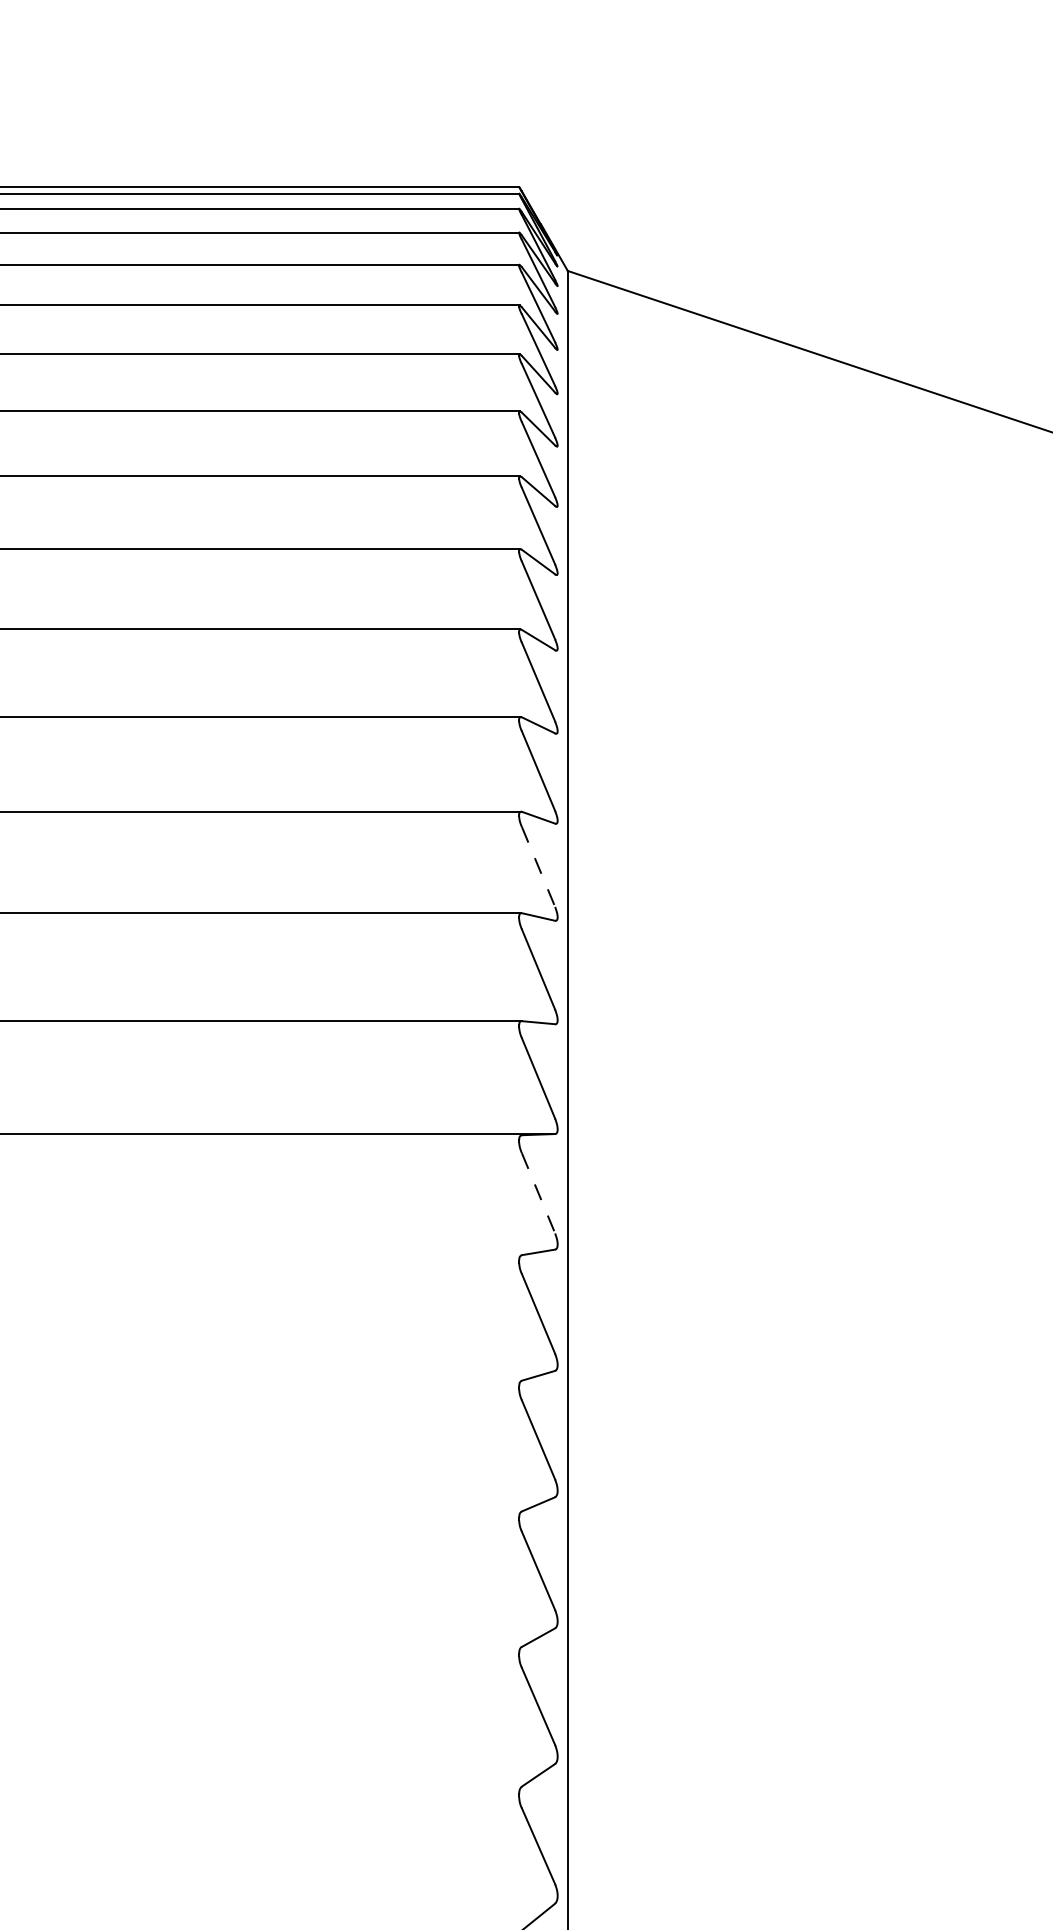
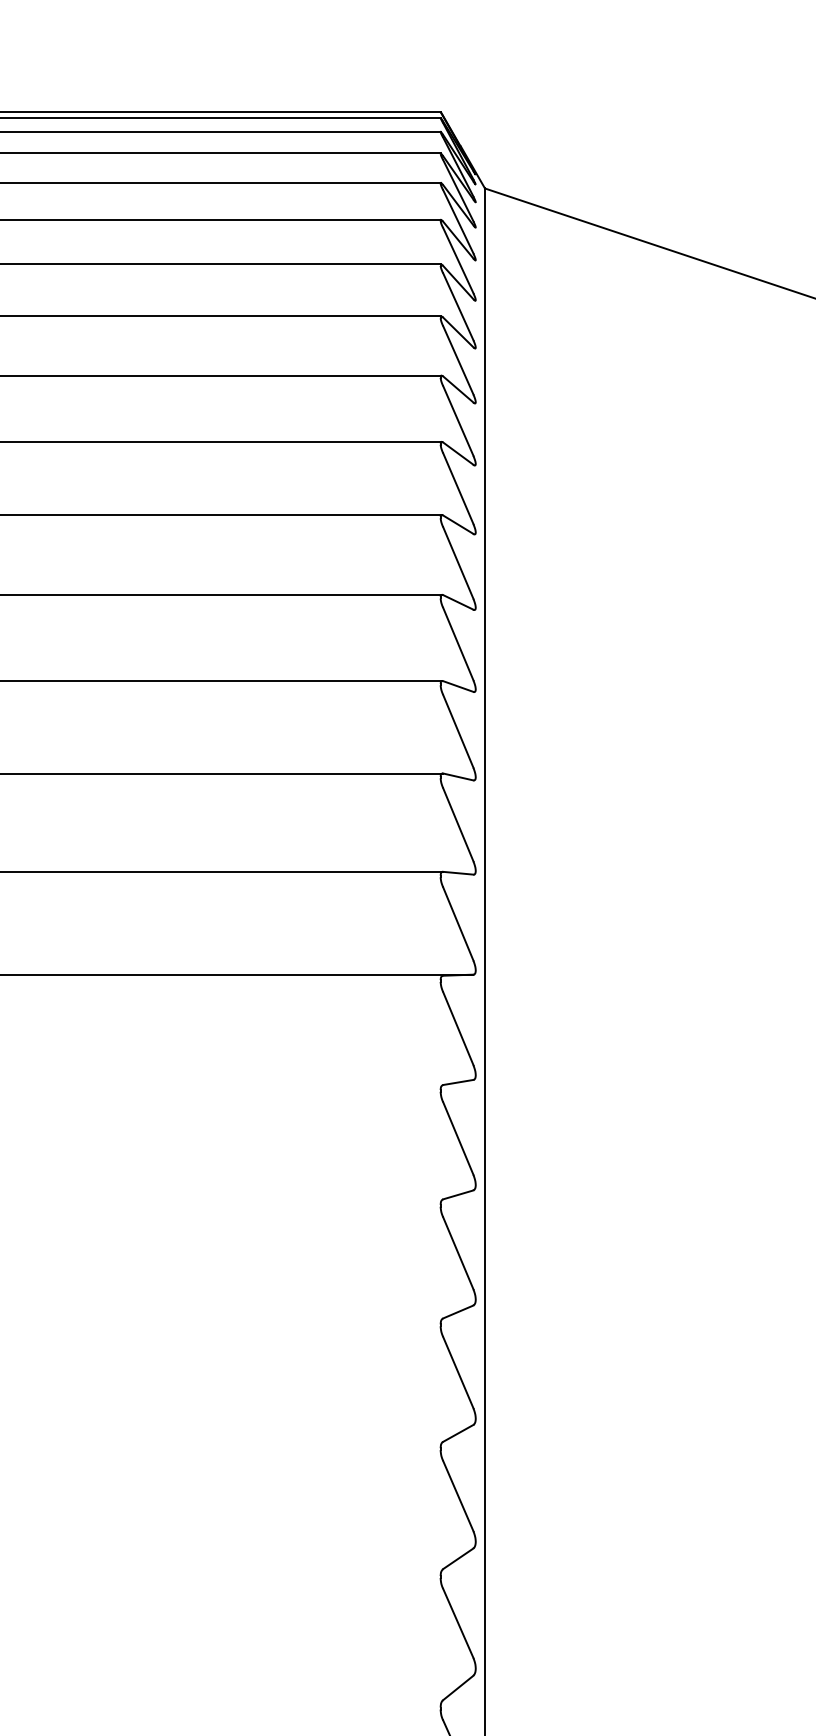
line: (538, 867) -> (458, 731), dashed -> solid
line: (538, 1193) -> (458, 1028), dashed -> solid

